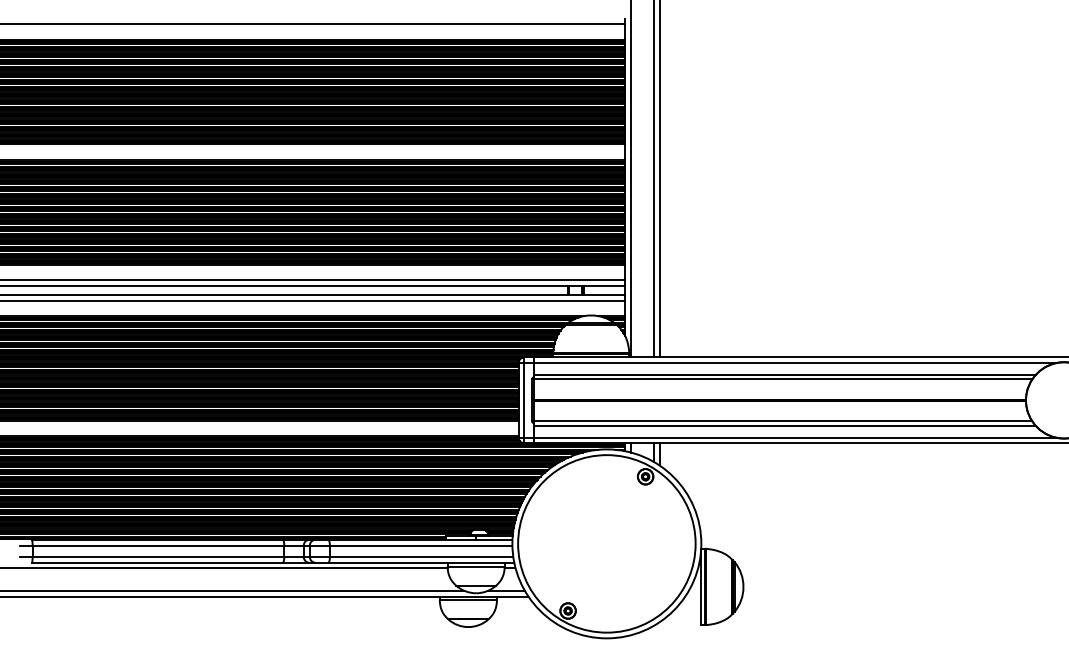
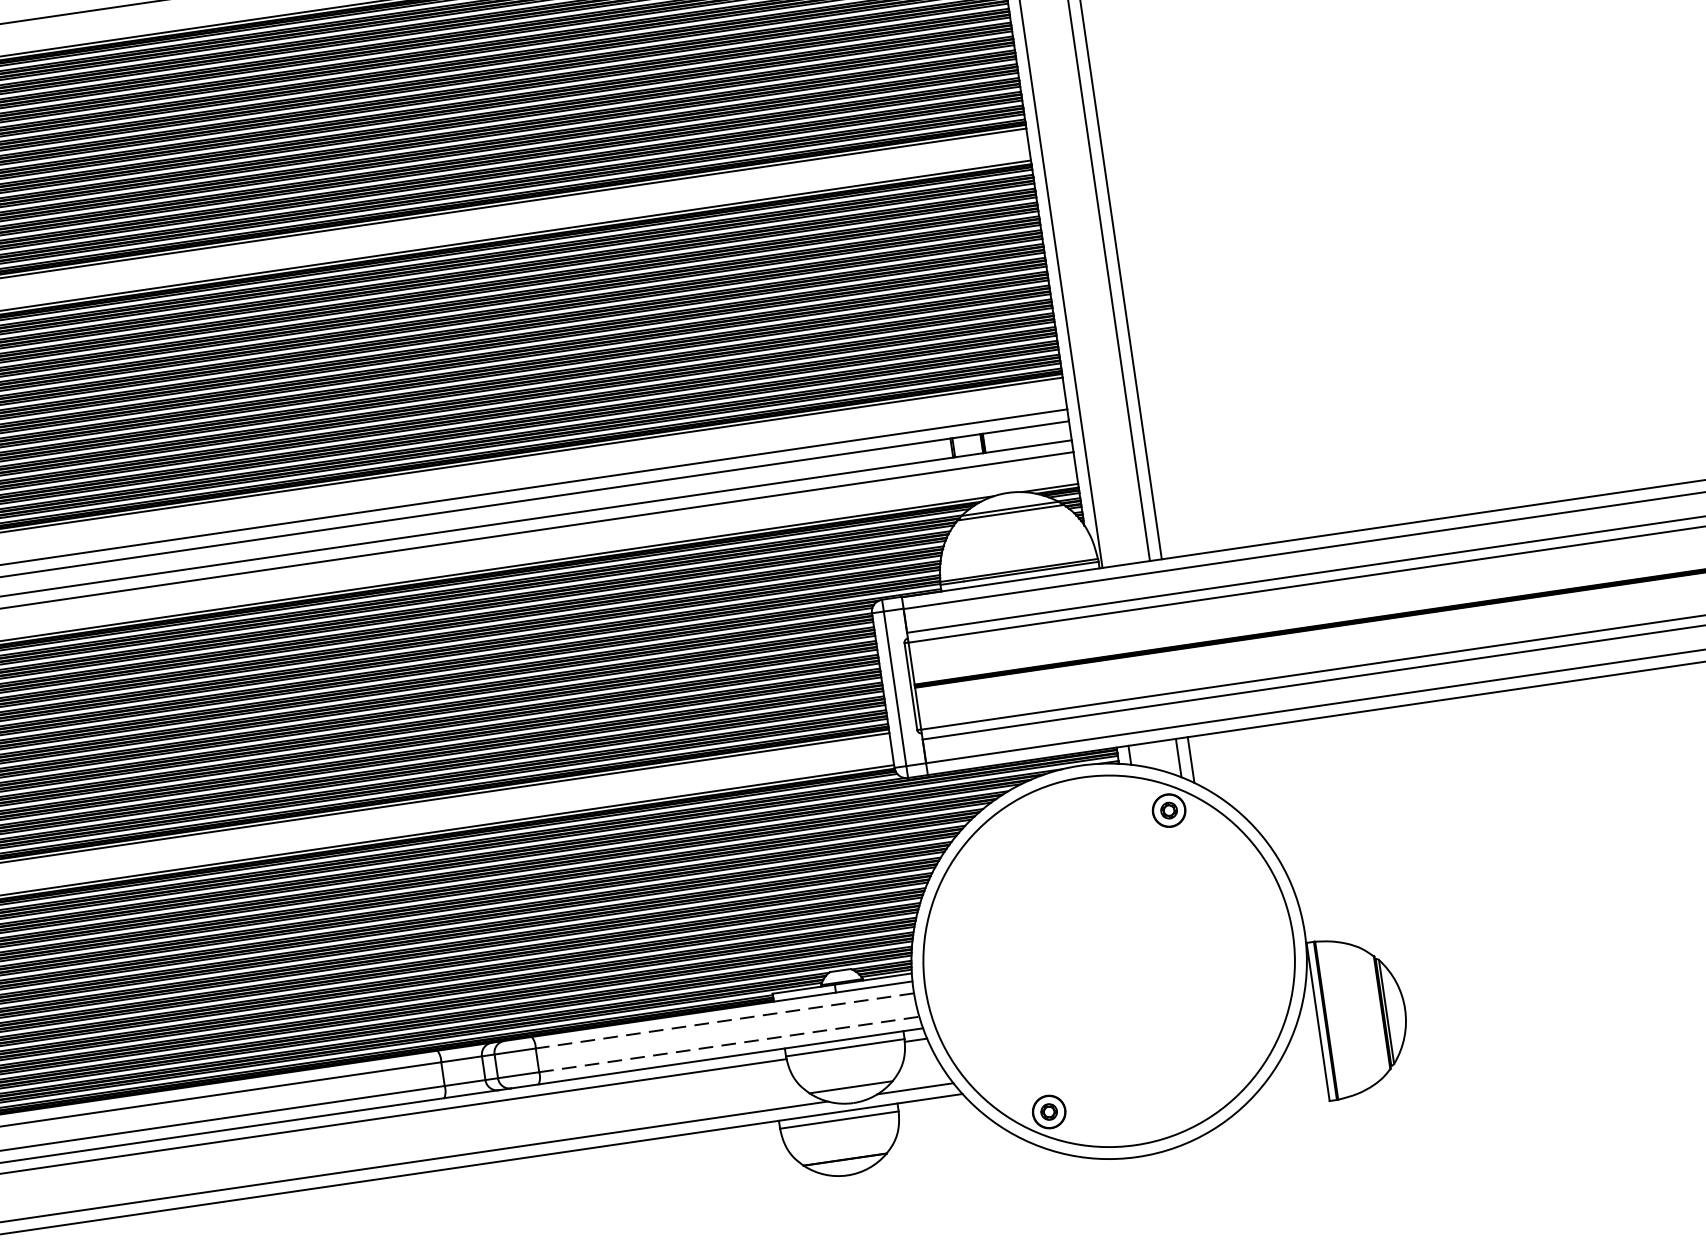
line: (420, 545) -> (723, 1020), solid -> dashed
line: (421, 557) -> (729, 1045), solid -> dashed

